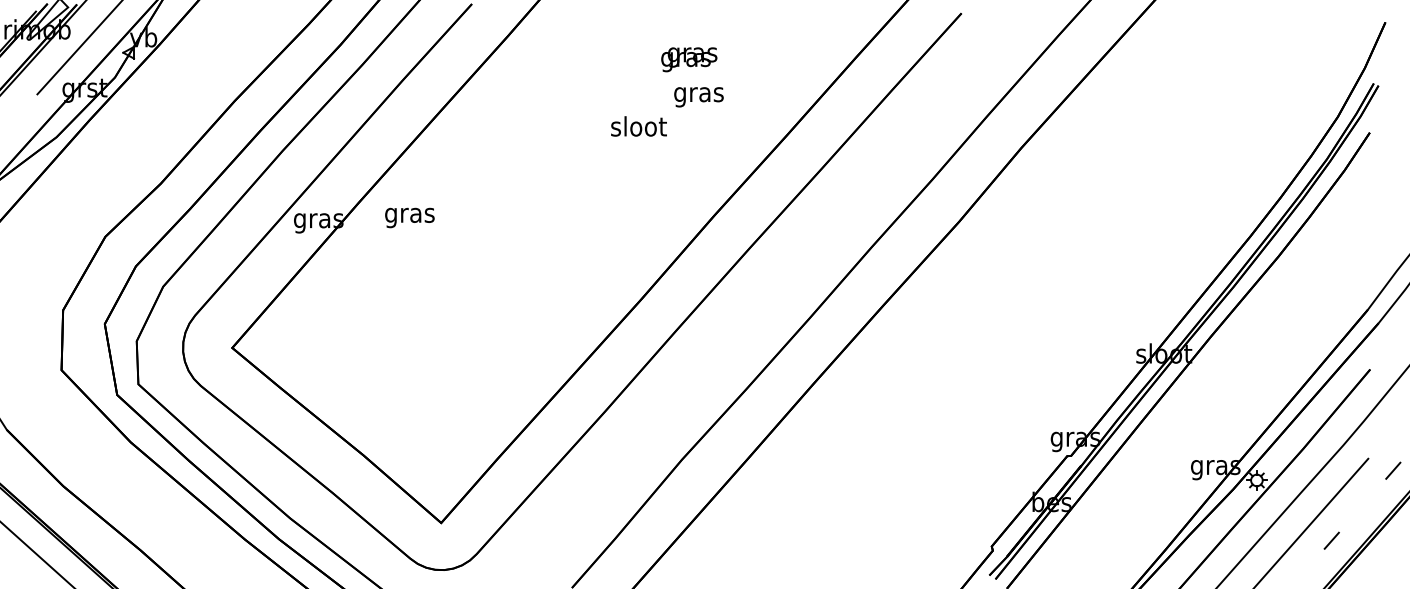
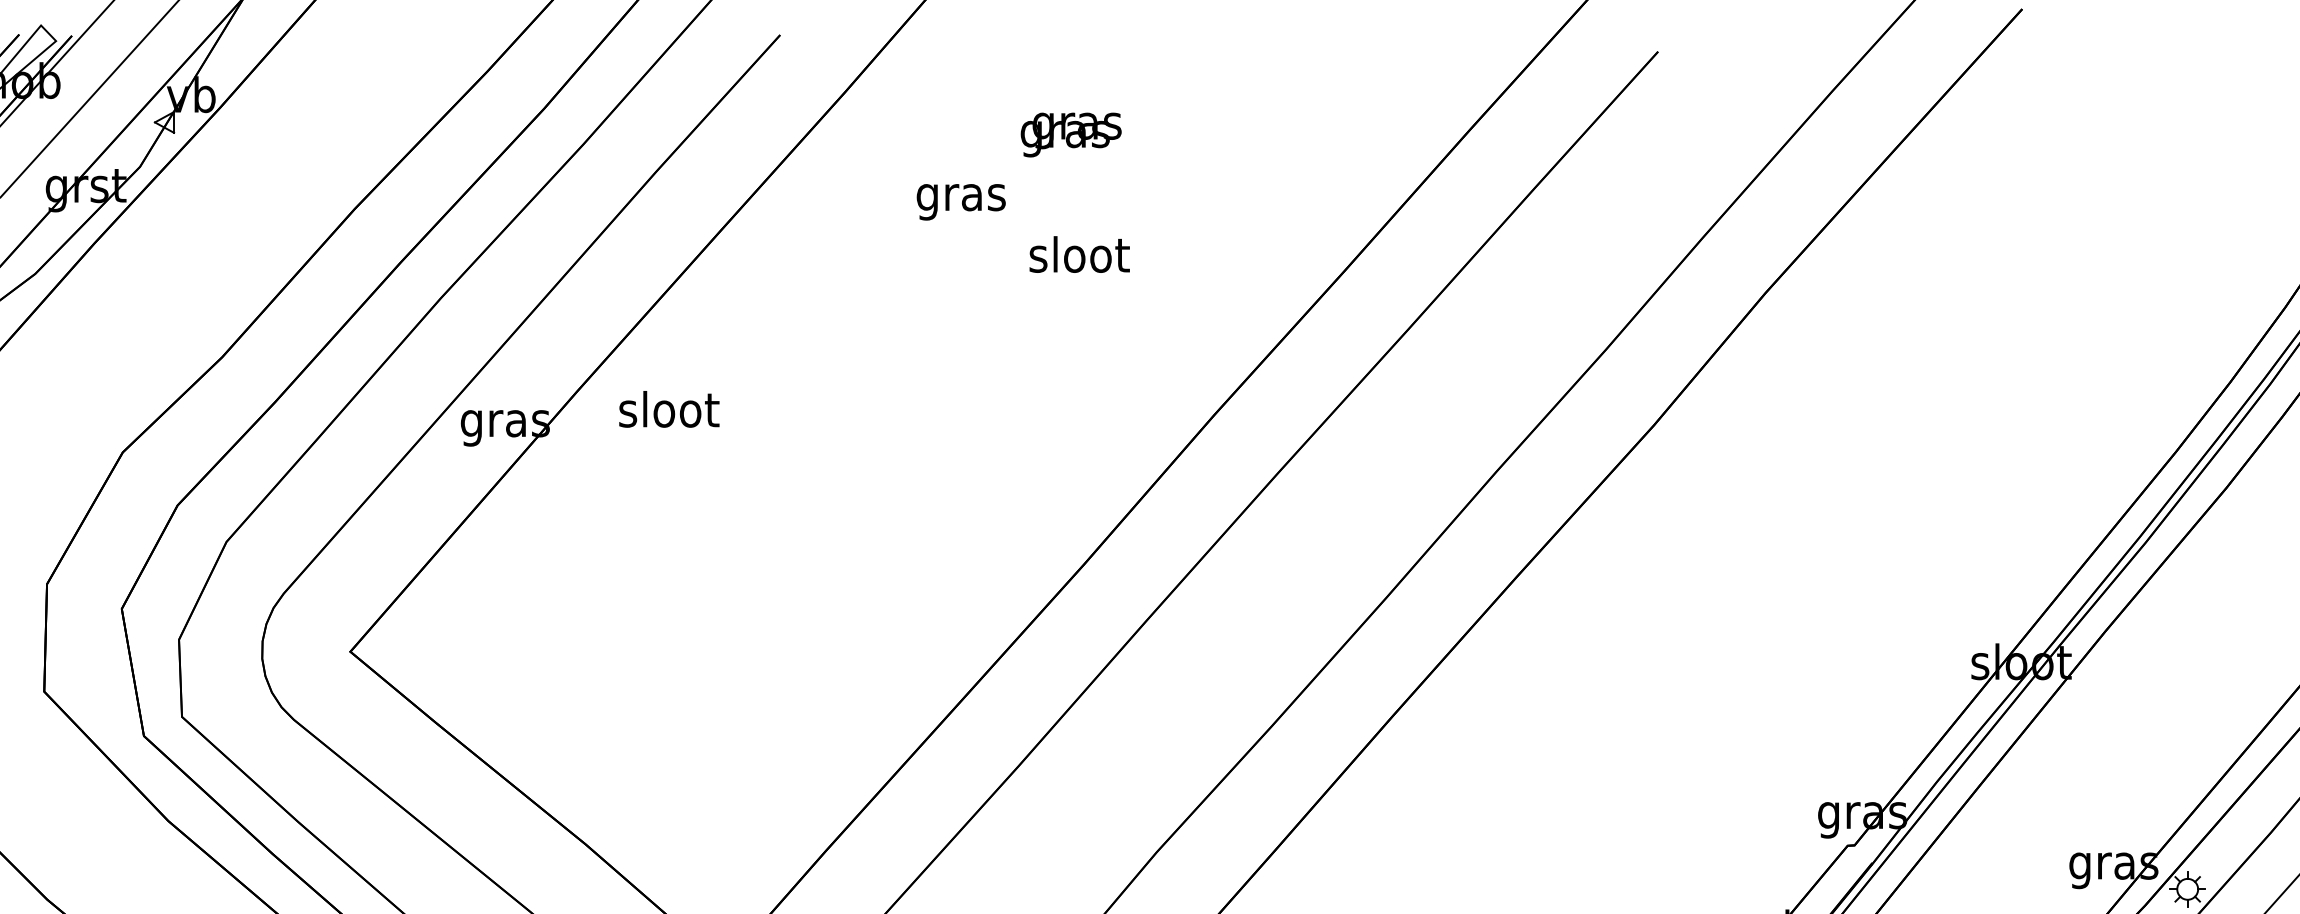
text: (689, 59) -> (1071, 134), moved
text: (698, 97) -> (960, 202), moved
text: (410, 215) -> (669, 414), gras -> sloot

